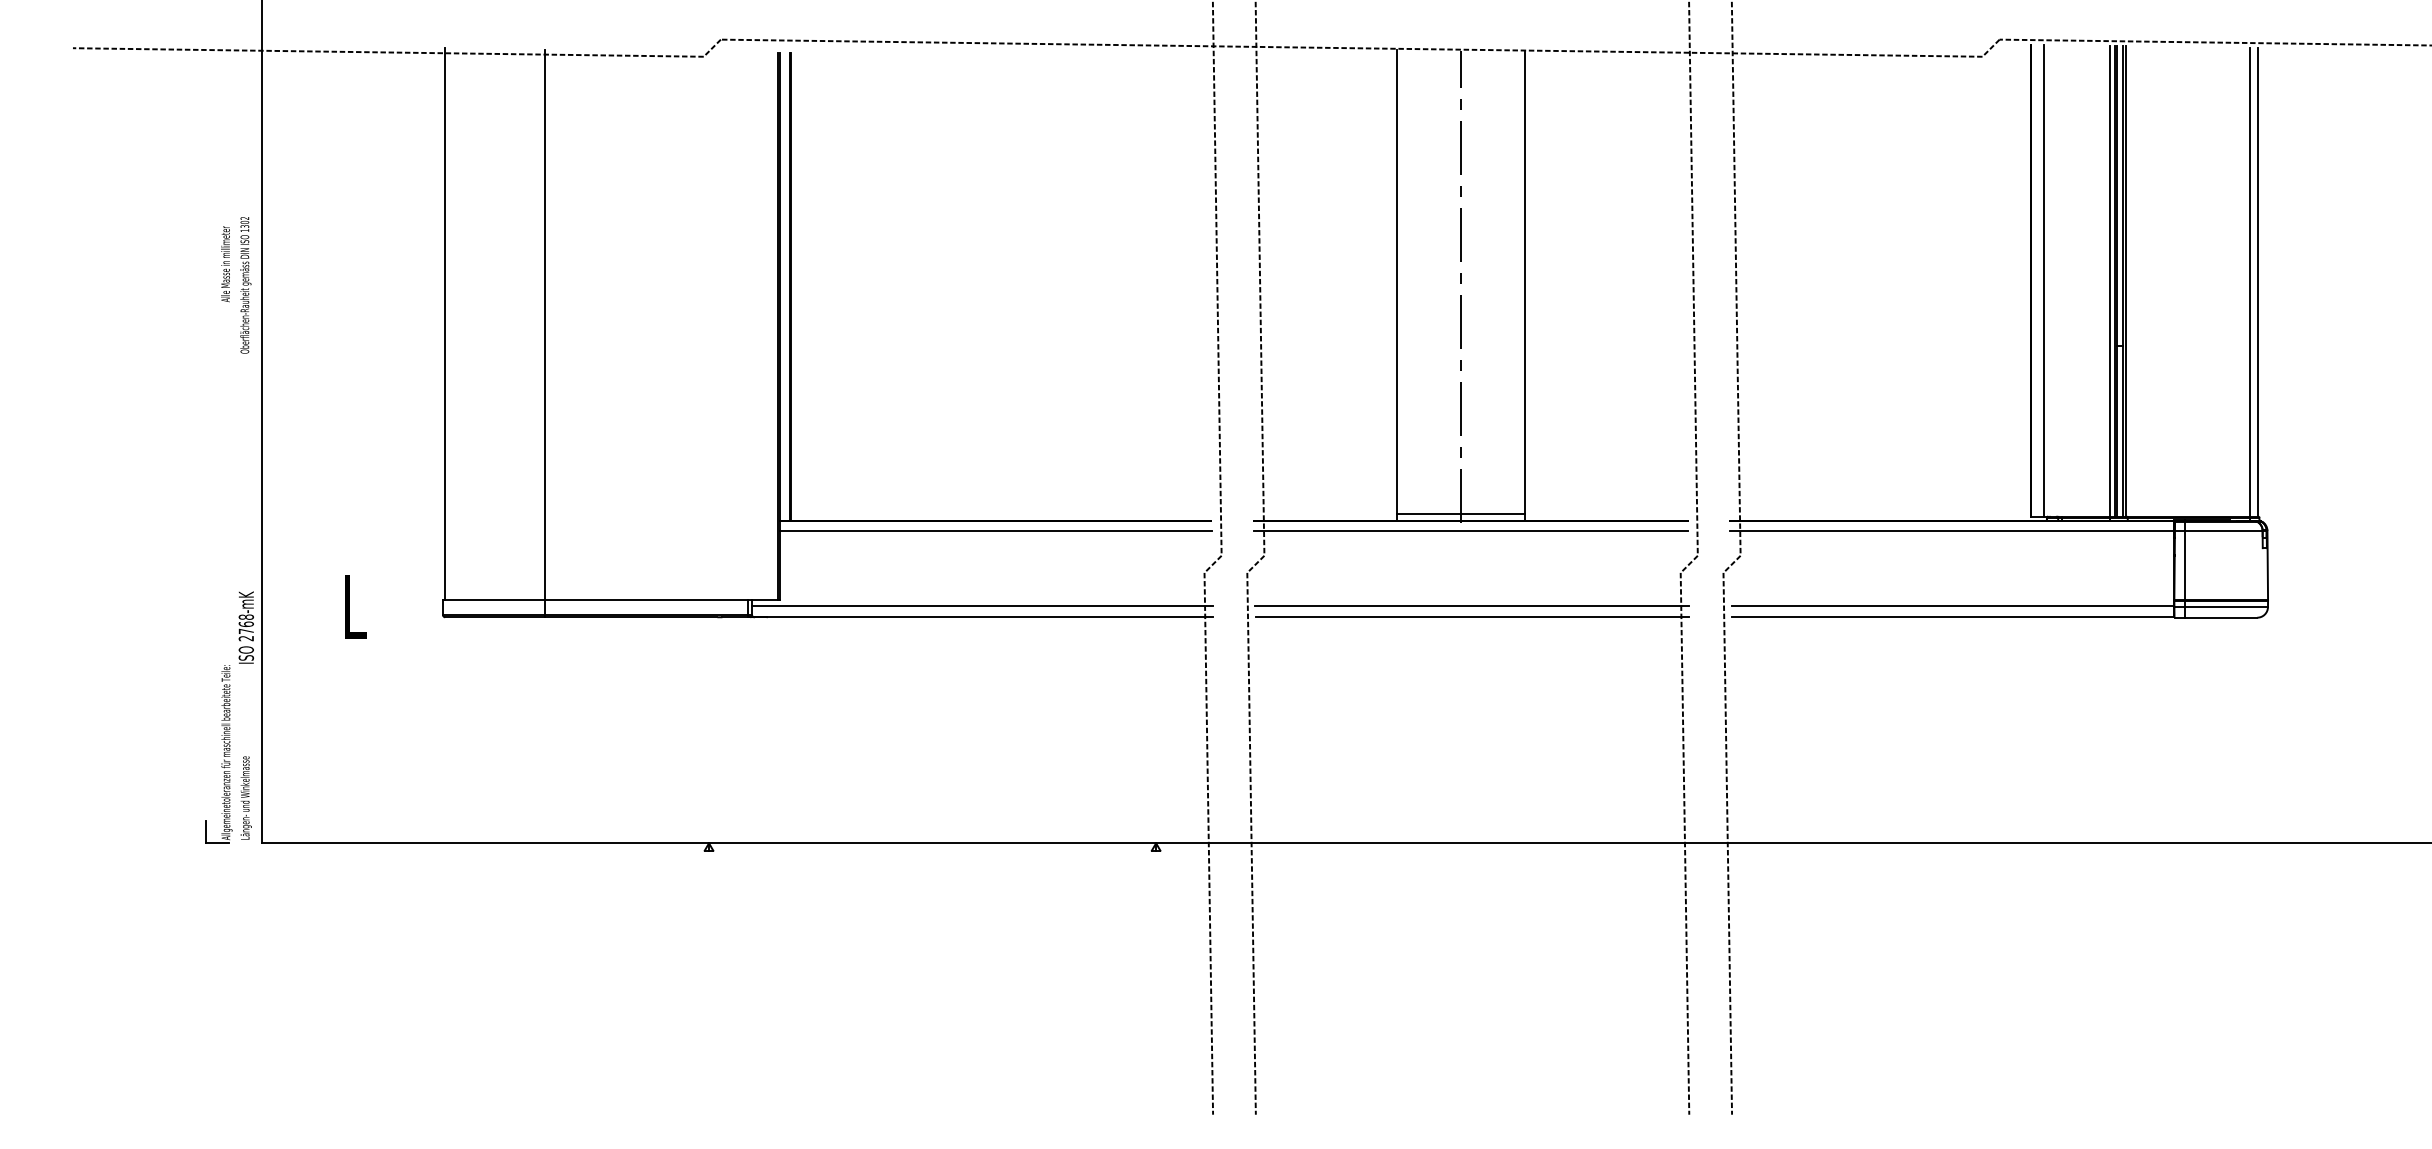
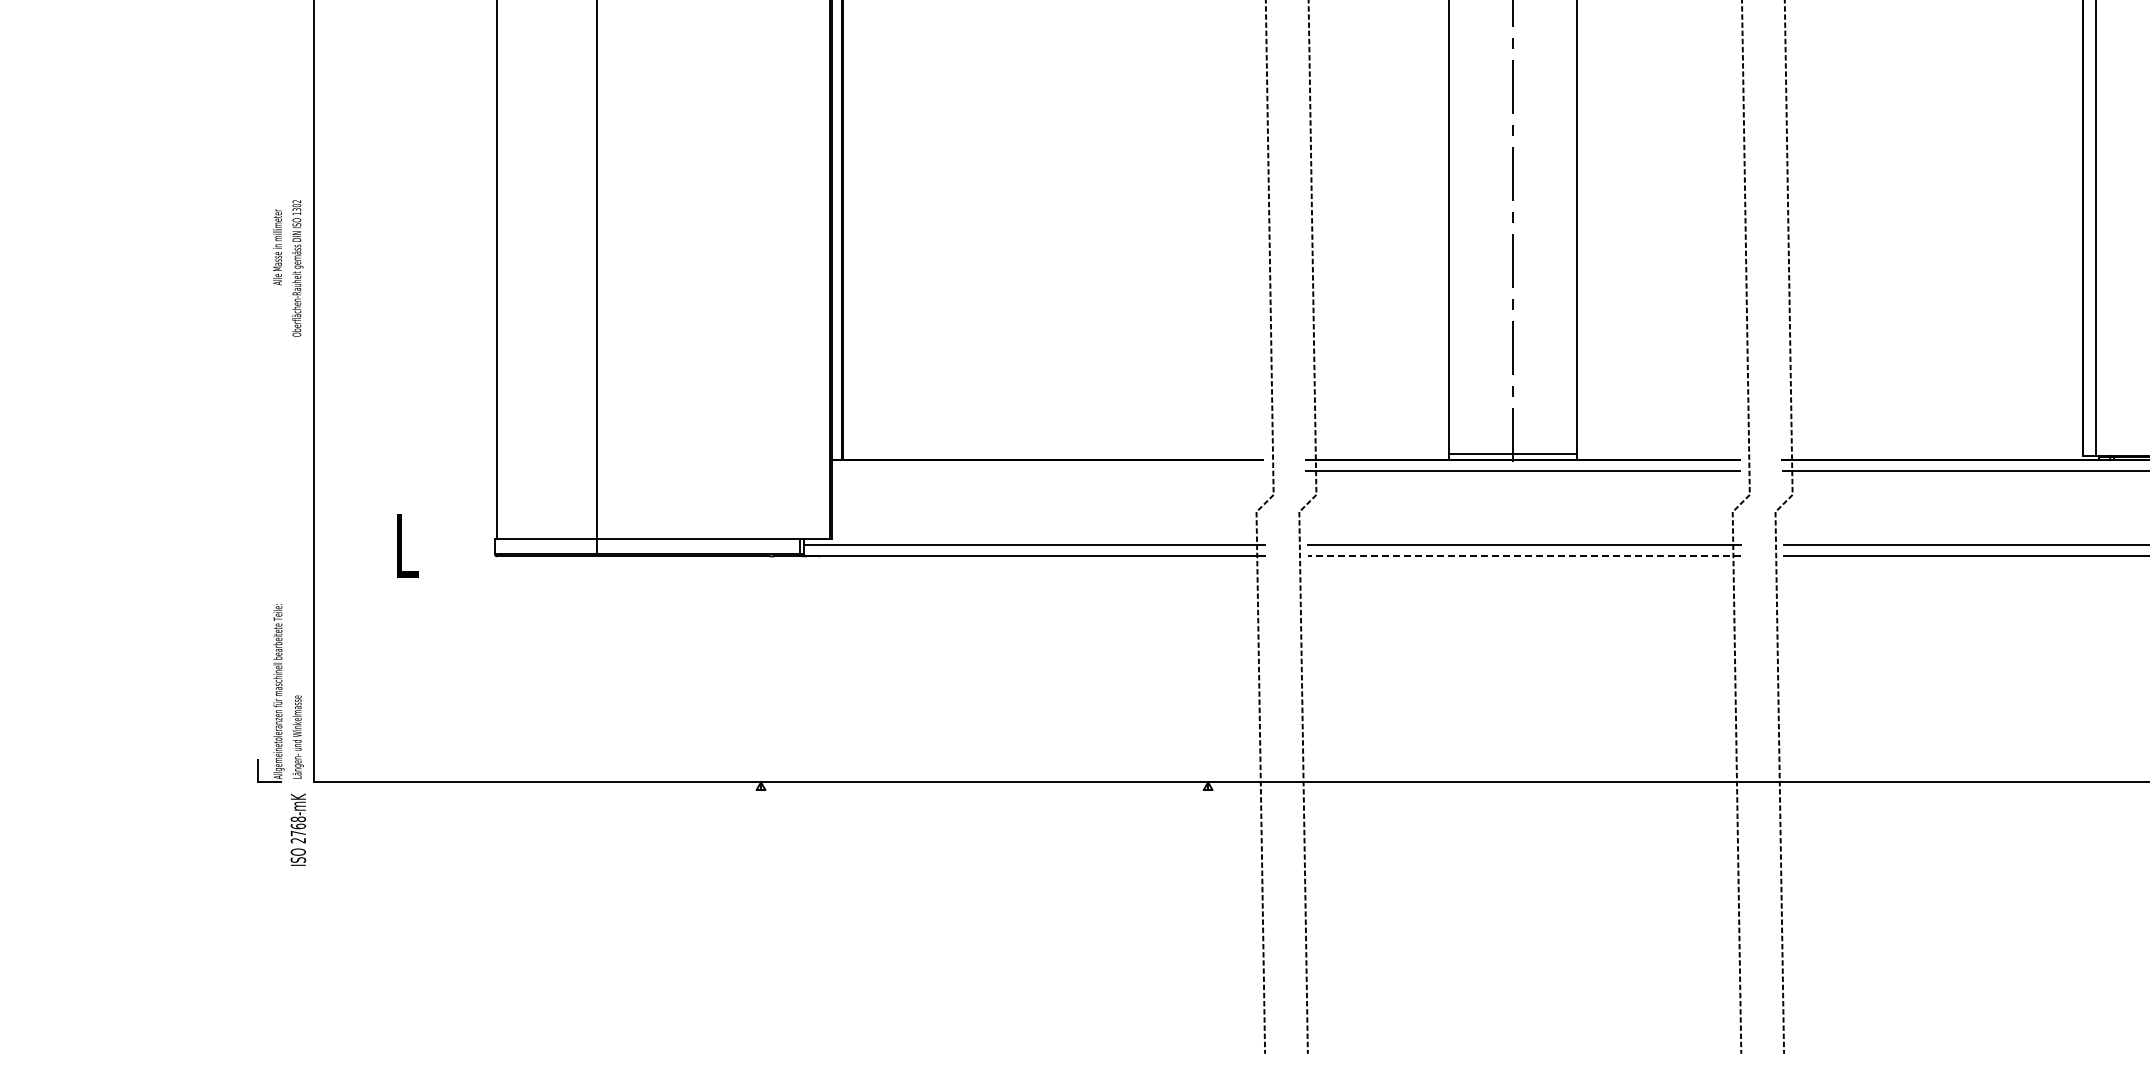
text: (236, 285) -> (288, 268), moved
line: (995, 531) -> (1047, 470), removed
line: (1472, 617) -> (1524, 556), solid -> dashed
text: (245, 627) -> (297, 829), moved

